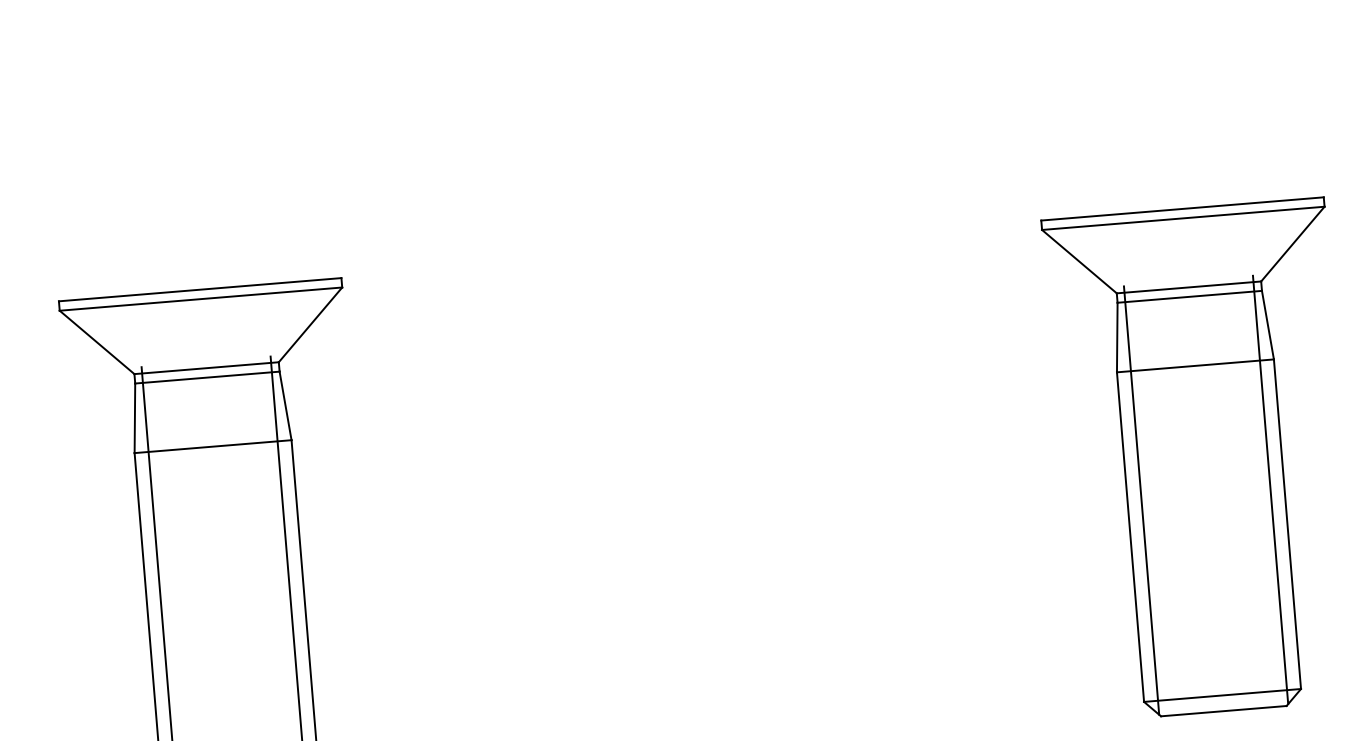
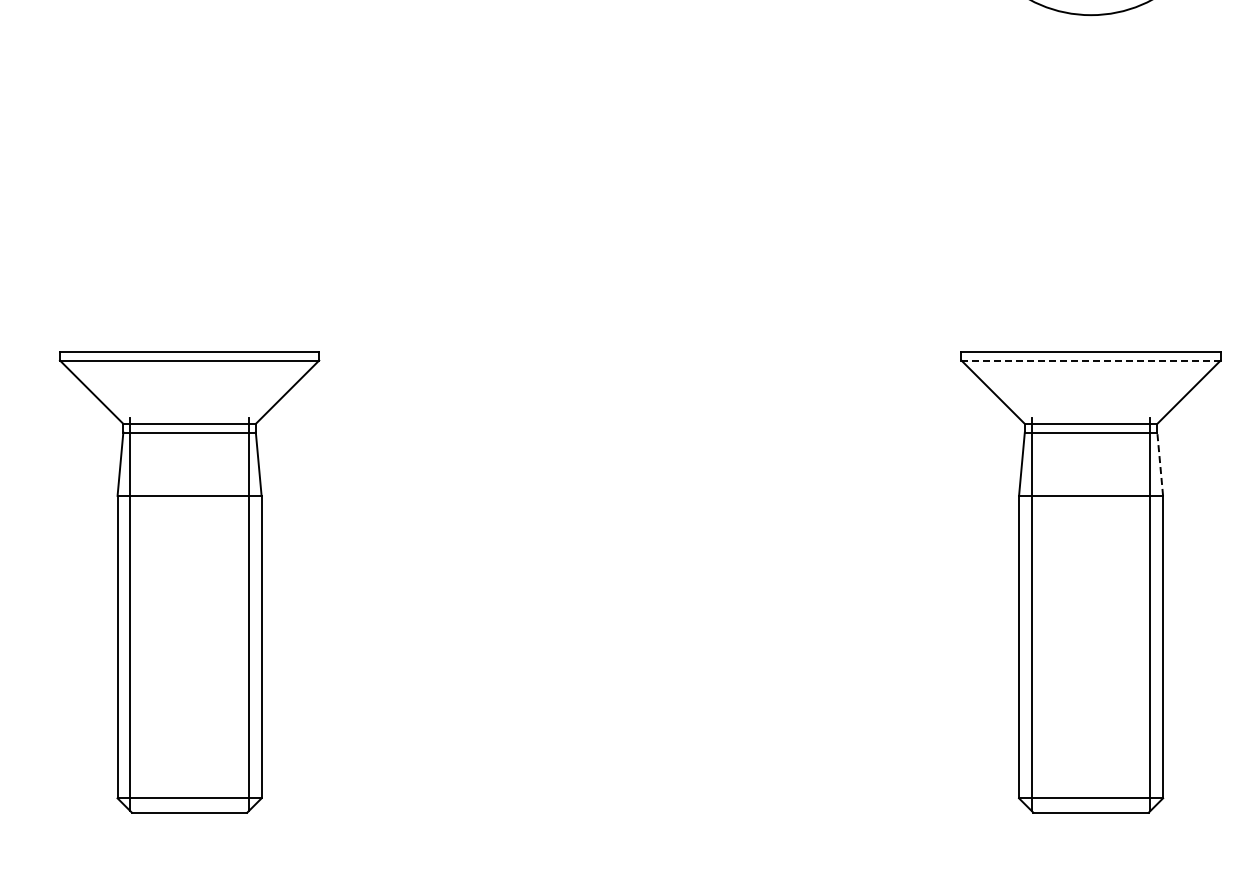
line: (1183, 218) -> (1091, 360), solid -> dashed
line: (1268, 325) -> (1160, 464), solid -> dashed

